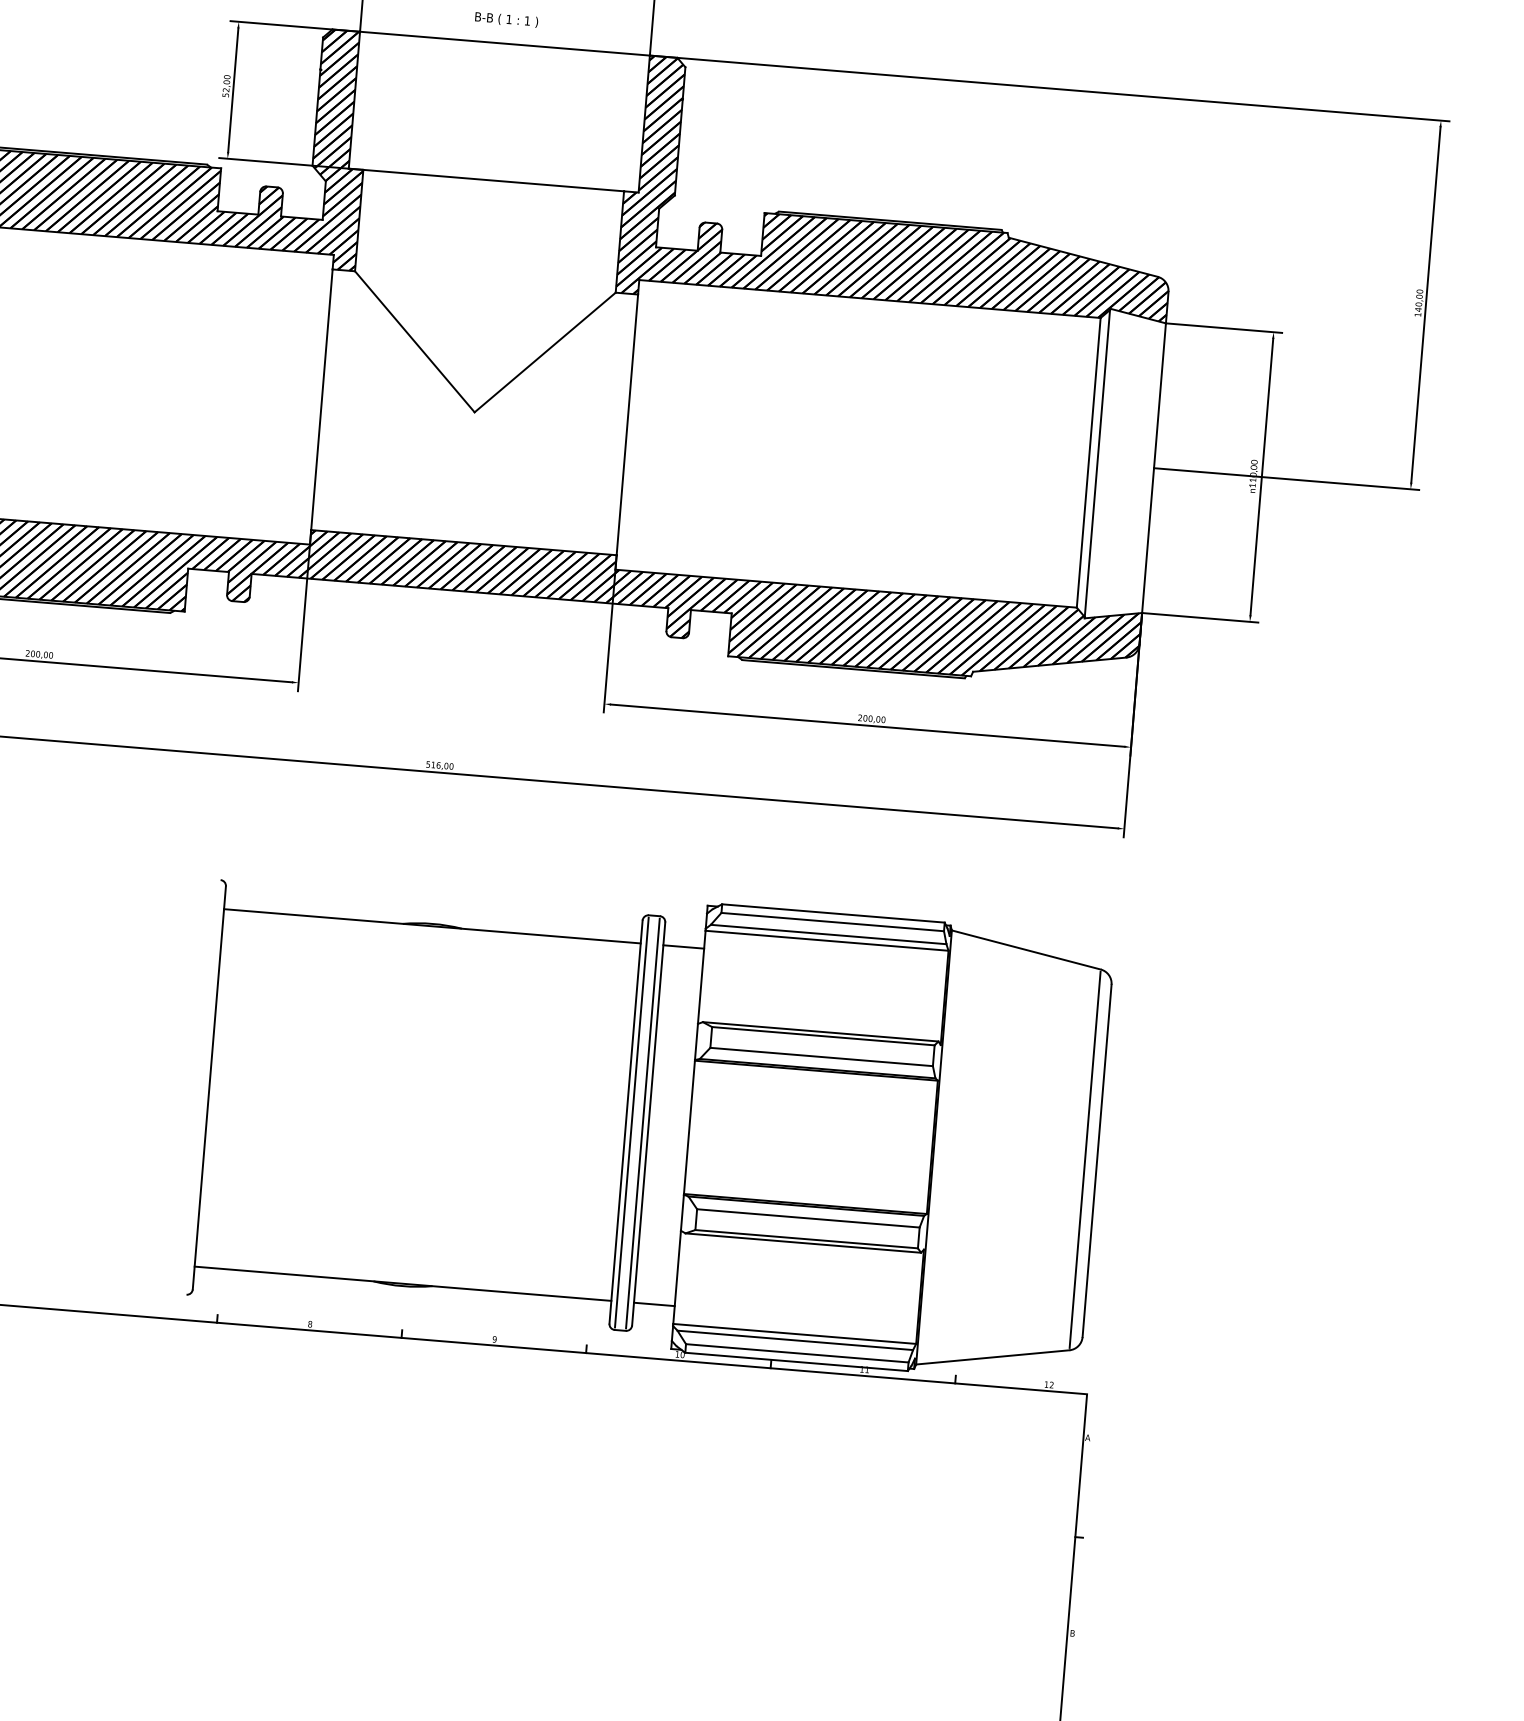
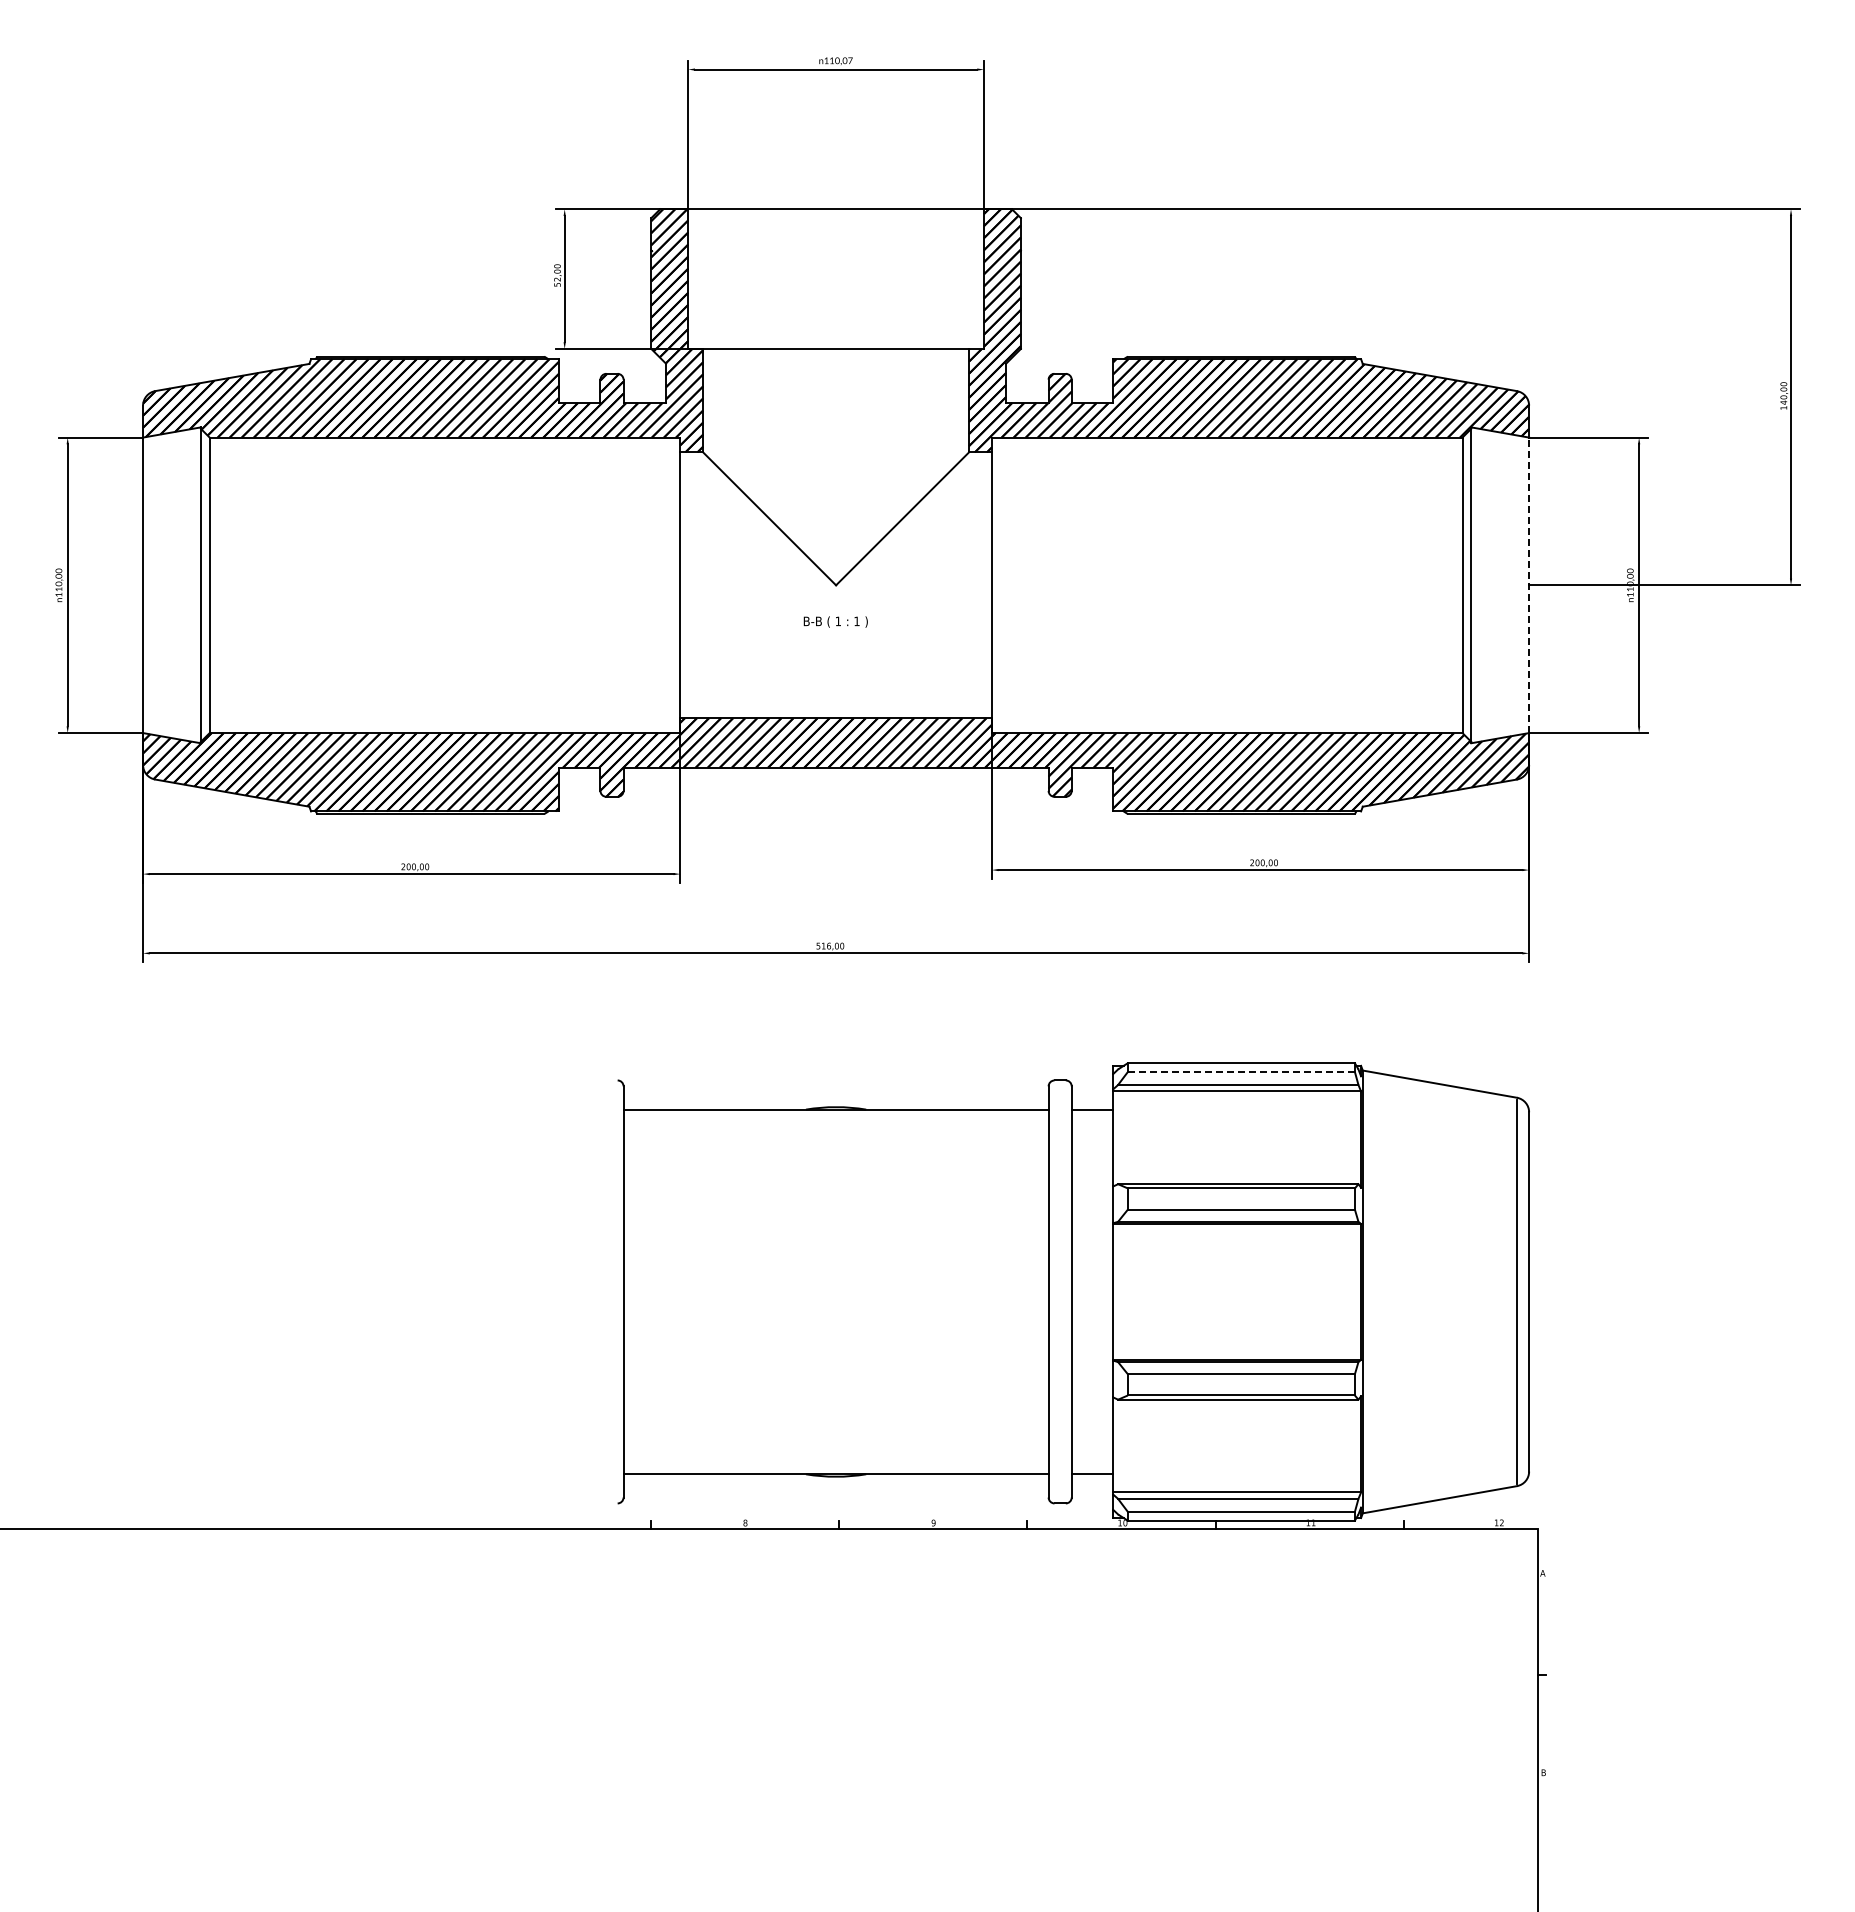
text: (506, 19) -> (835, 621), moved
line: (1154, 468) -> (1529, 585), solid -> dashed
line: (832, 922) -> (1241, 1072), solid -> dashed
line: (631, 1122) -> (1054, 1291), removed
line: (642, 1123) -> (1065, 1291), removed

